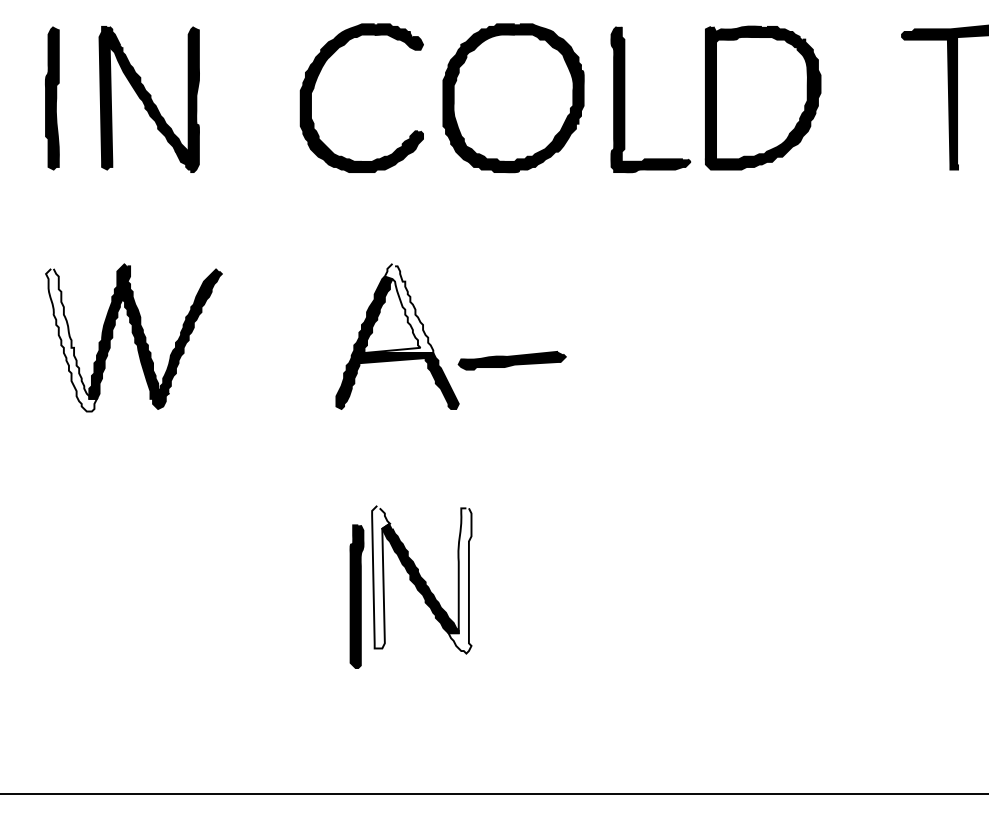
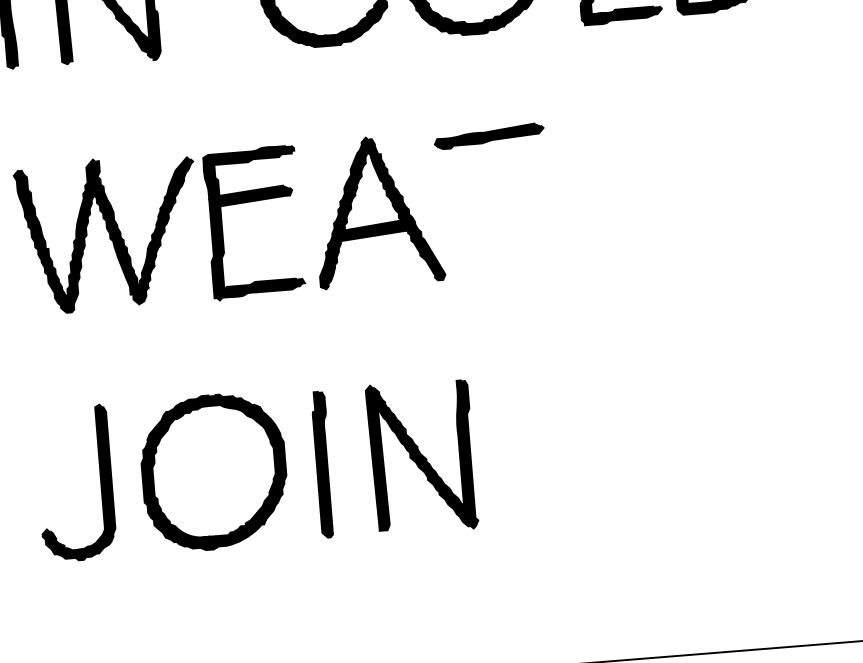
fill: (398, 308) -> (376, 182), added
part: (276, 318) -> (252, 202), added
fill: (71, 339) -> (45, 240), added
part: (511, 360) -> (488, 136), moved
fill: (380, 576) -> (379, 456), added
part: (106, 578) -> (100, 481), added
part: (217, 578) -> (213, 472), added
fill: (459, 580) -> (460, 454), added
part: (356, 596) -> (322, 464), moved

